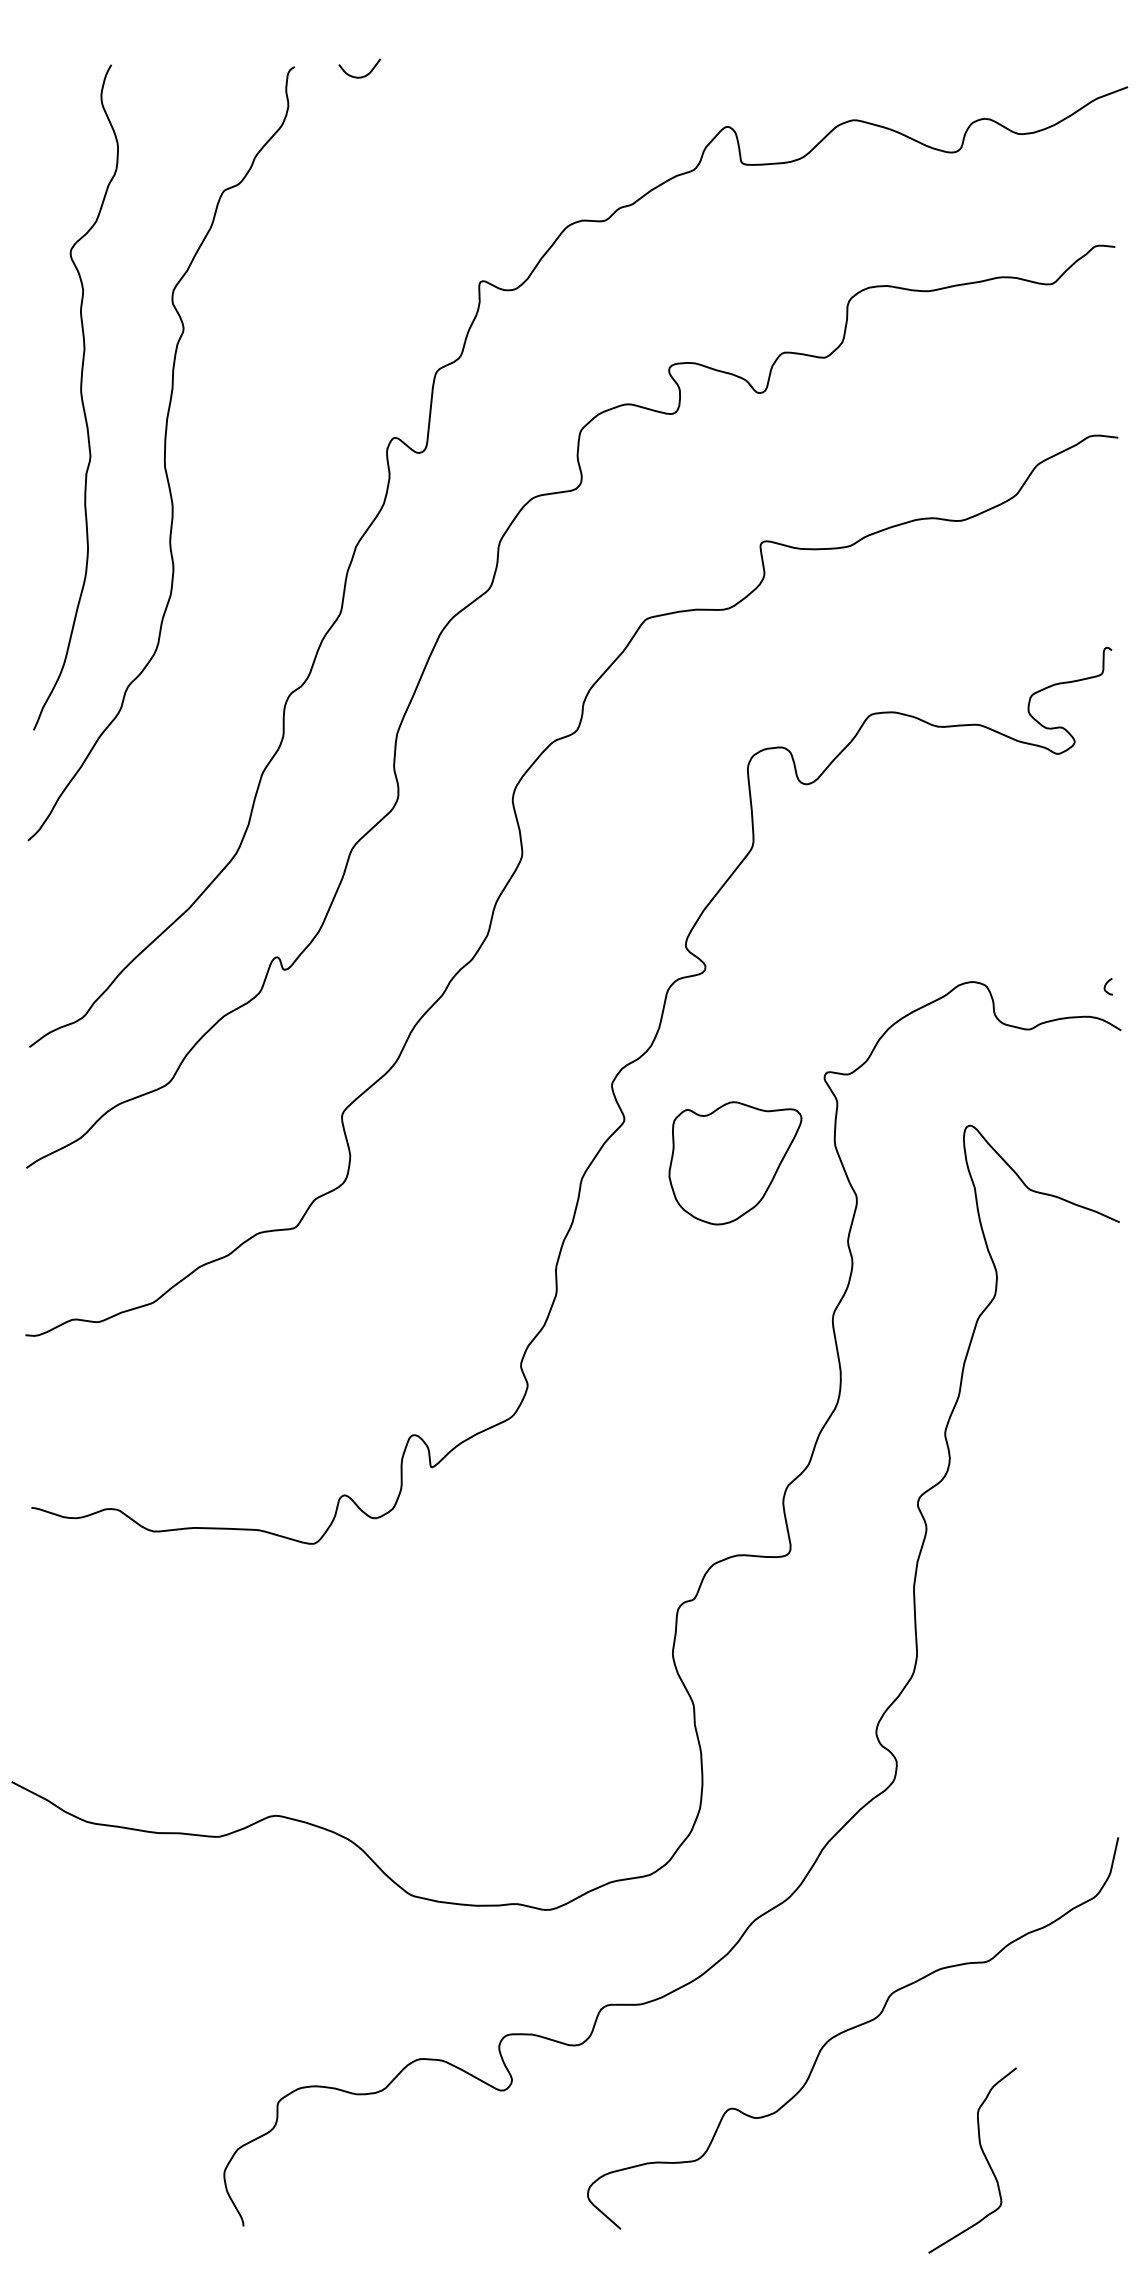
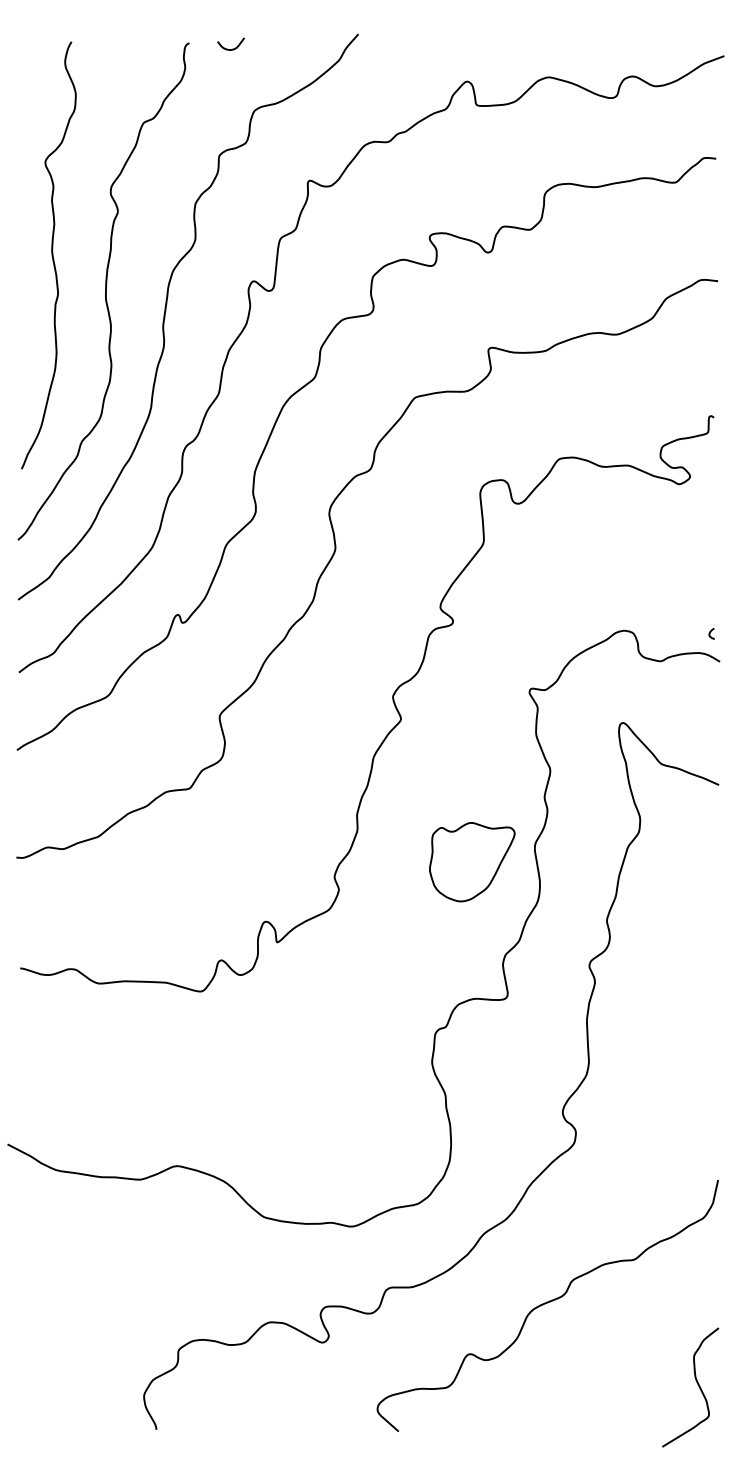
curve: (259, 484) -> (166, 311), added
part: (735, 1163) -> (472, 862), moved
curve: (983, 2155) -> (697, 1384), moved

